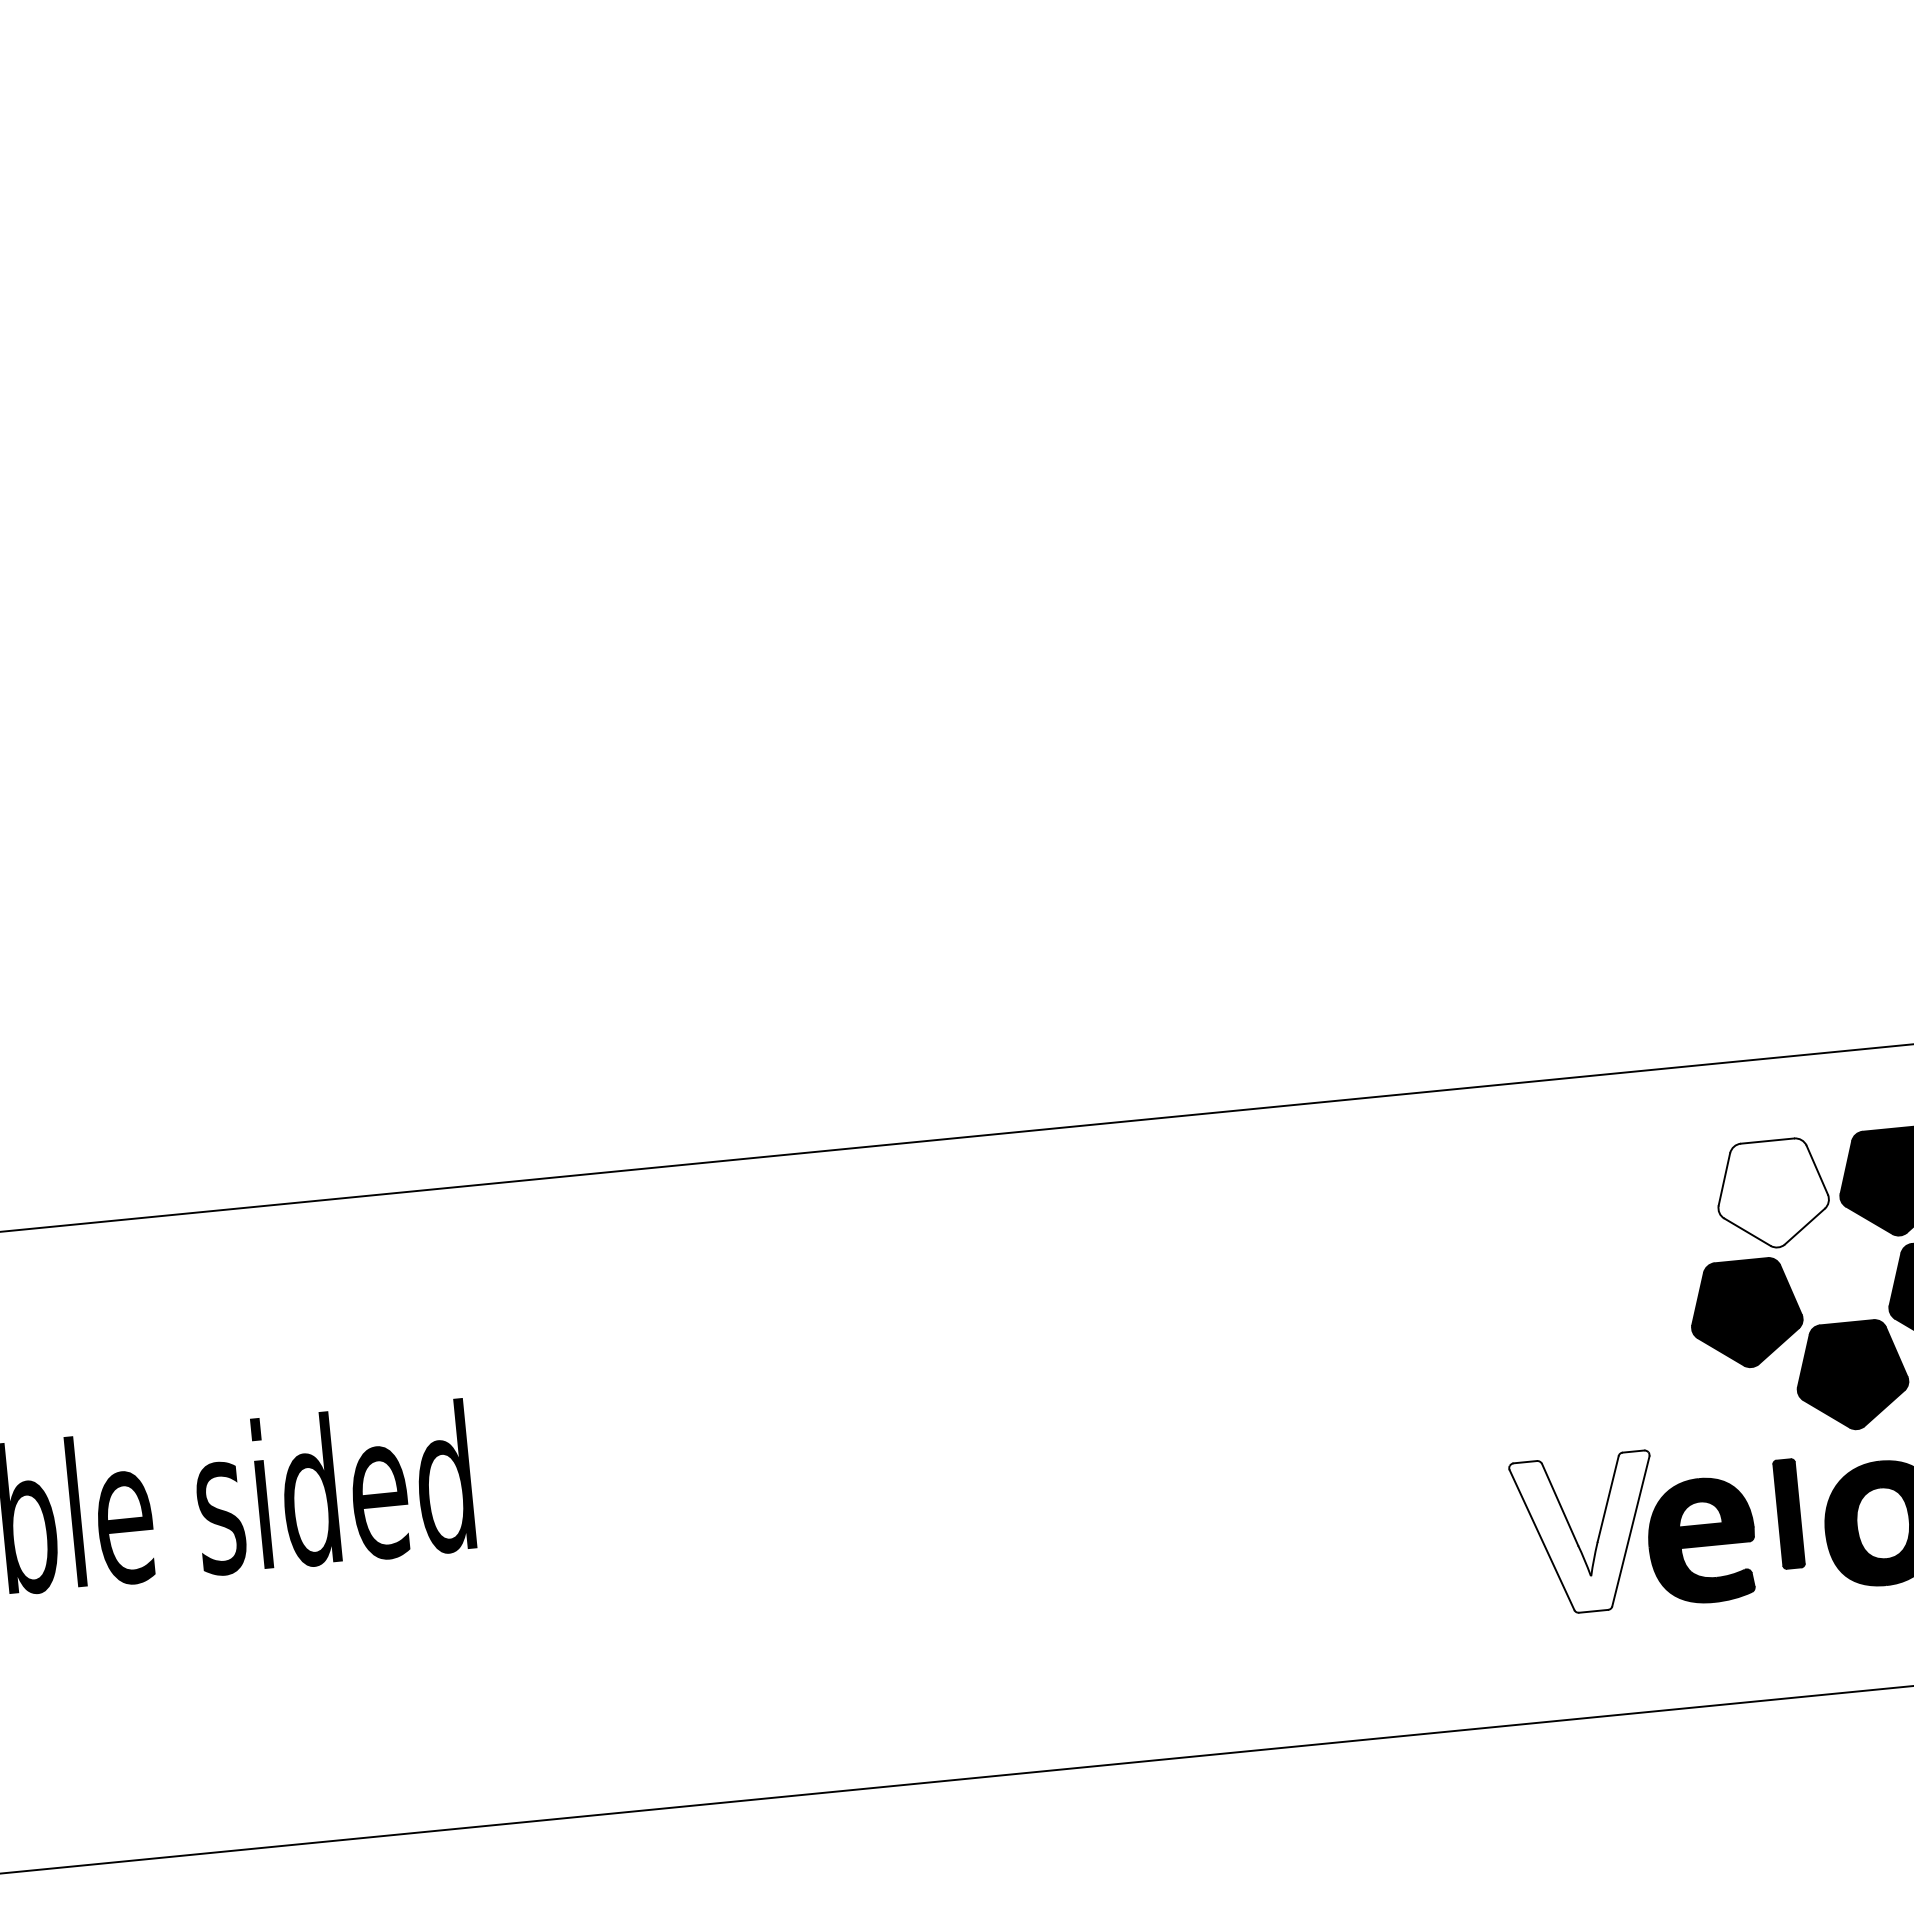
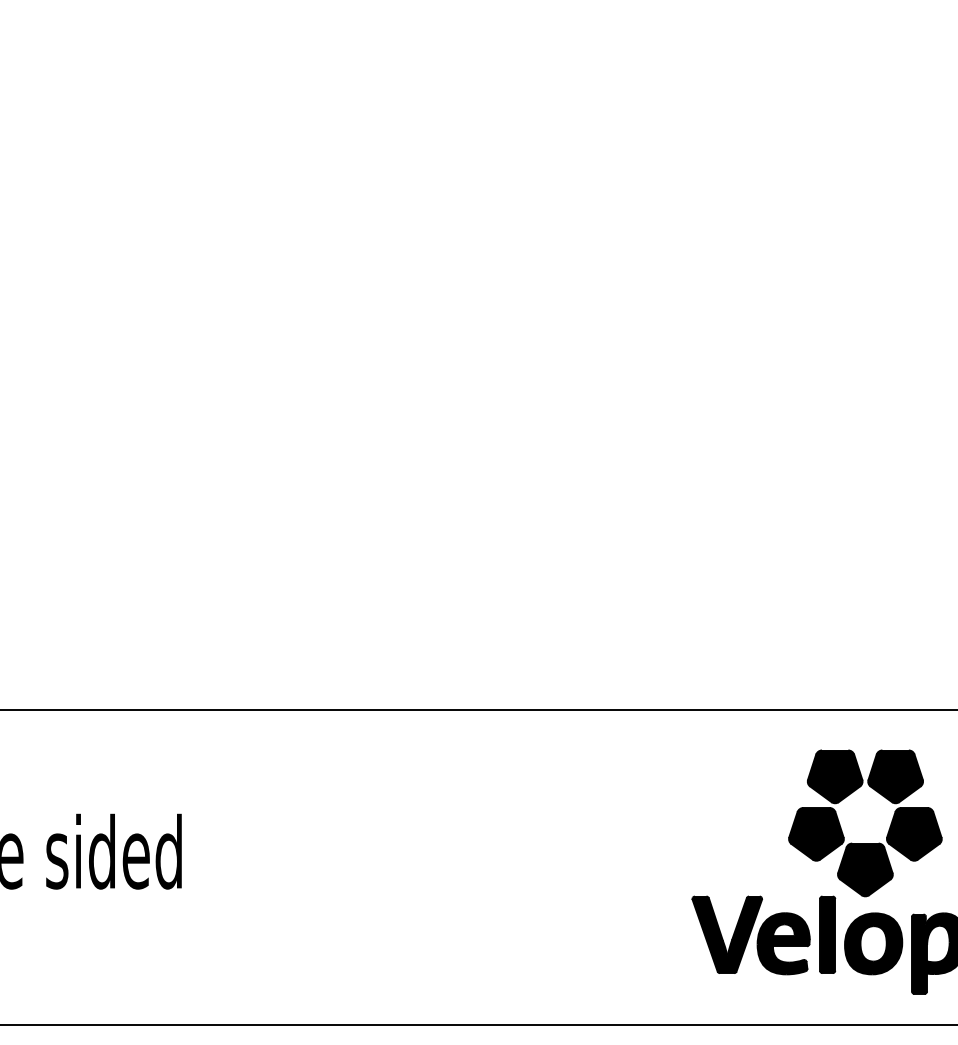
fill: (1771, 1193) -> (834, 776), added
part: (1788, 1513) -> (827, 934), size x1.43
fill: (1586, 1533) -> (727, 934), added

